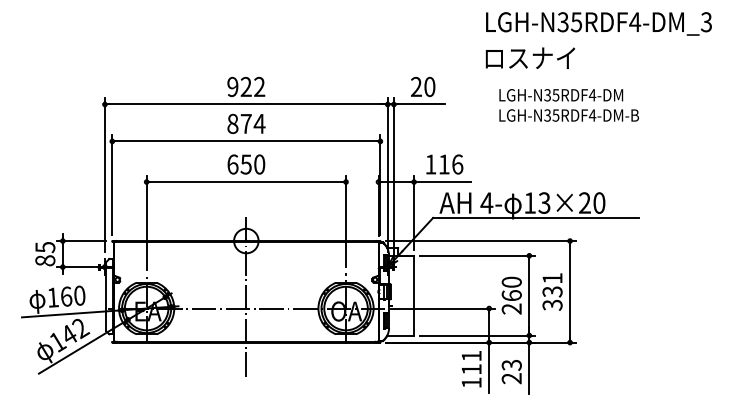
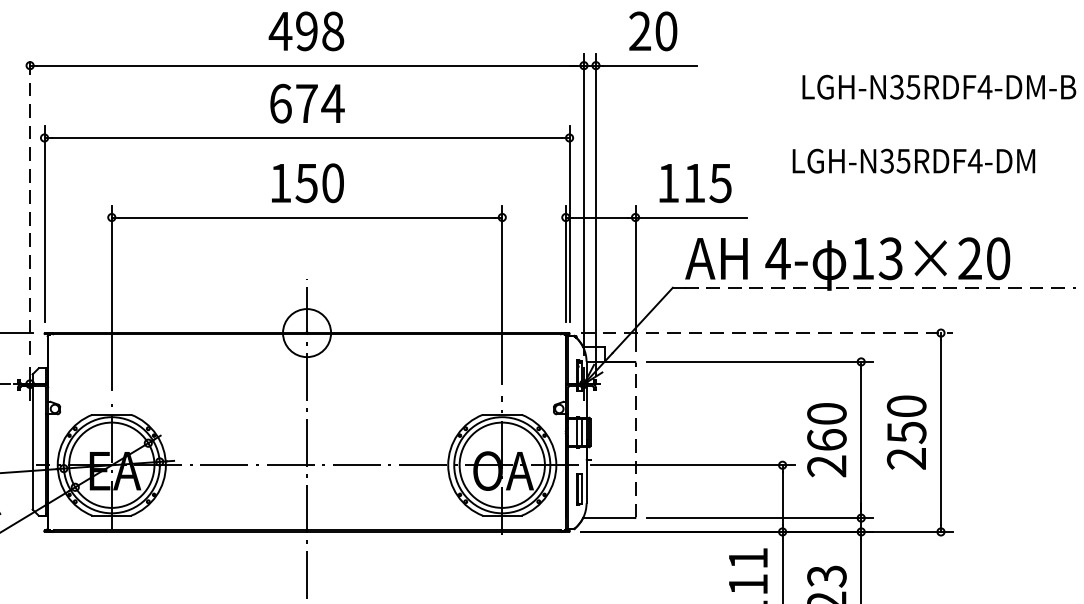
text: (245, 86) -> (305, 30), 922 -> 498
text: (561, 95) -> (914, 161), moved
text: (232, 123) -> (279, 102), 874 -> 674
text: (232, 164) -> (279, 183), 650 -> 150
text: (457, 164) -> (720, 183), 116 -> 115
line: (104, 175) -> (29, 204), solid -> dashed
line: (539, 217) -> (881, 286), solid -> dashed
line: (481, 241) -> (767, 333), solid -> dashed
text: (552, 291) -> (906, 431), 331 -> 250
line: (414, 295) -> (636, 439), solid -> dashed

